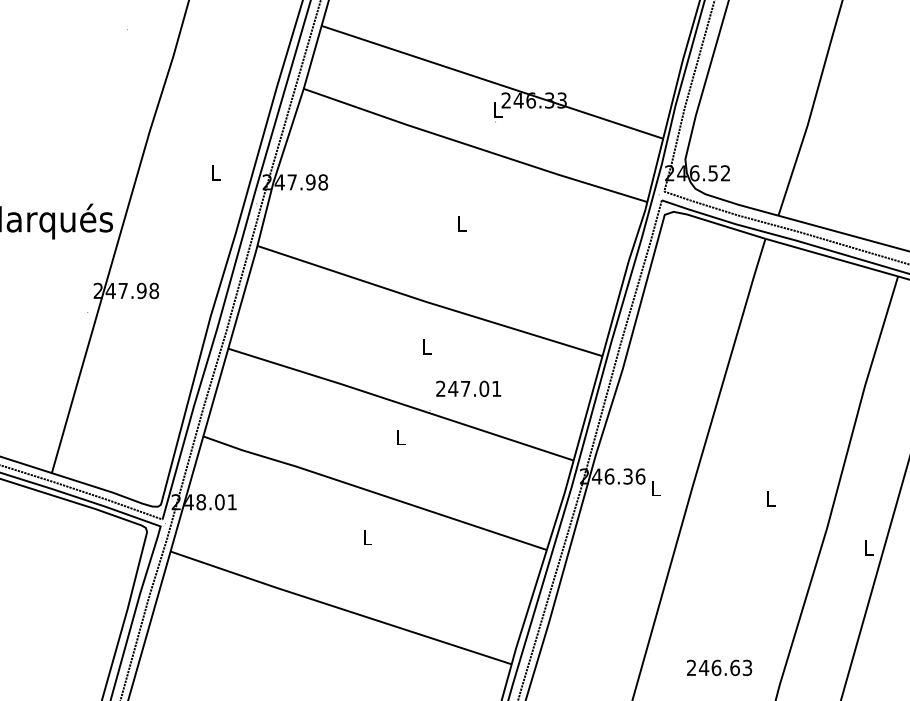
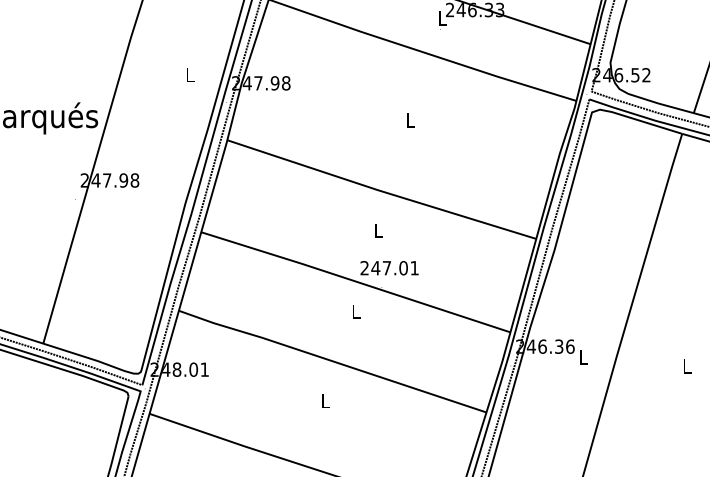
text: (468, 388) -> (389, 267), moved

